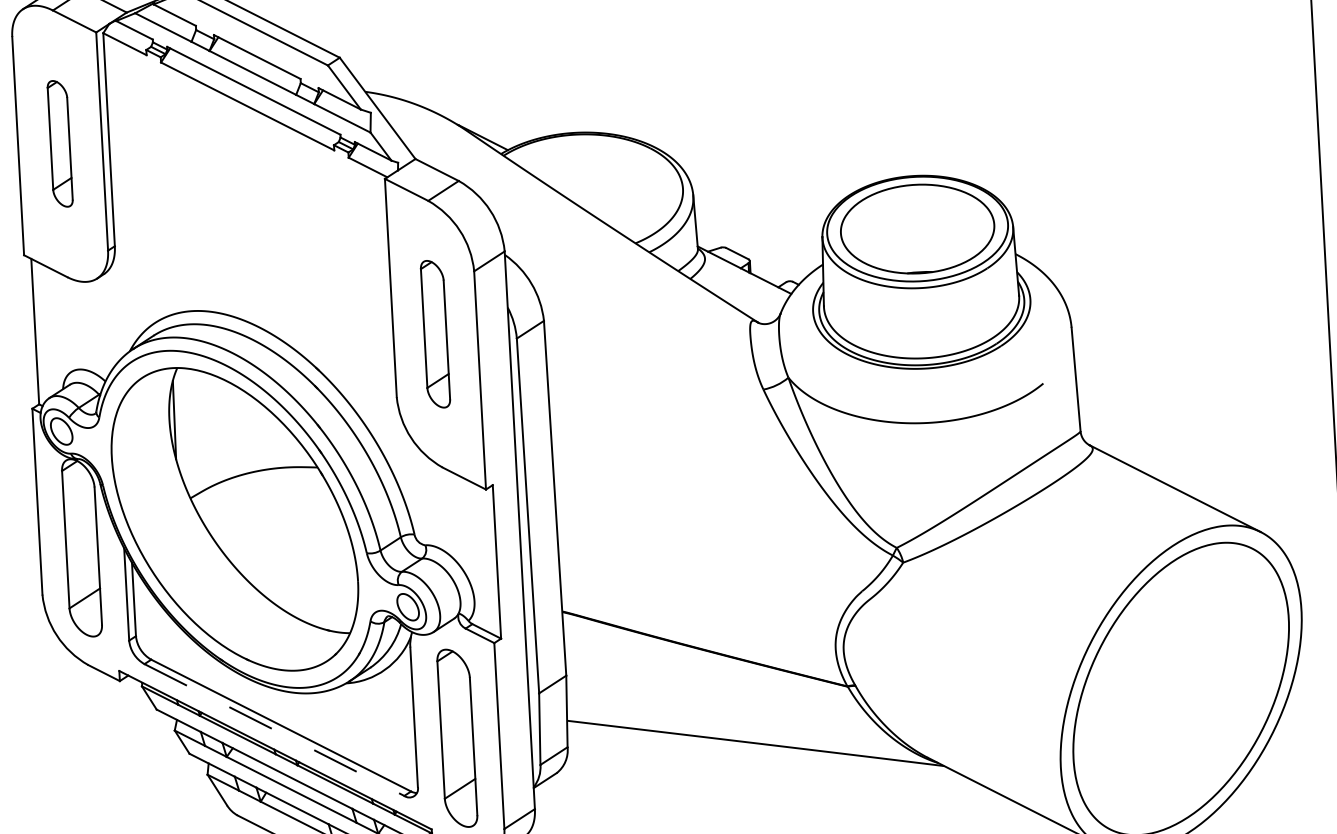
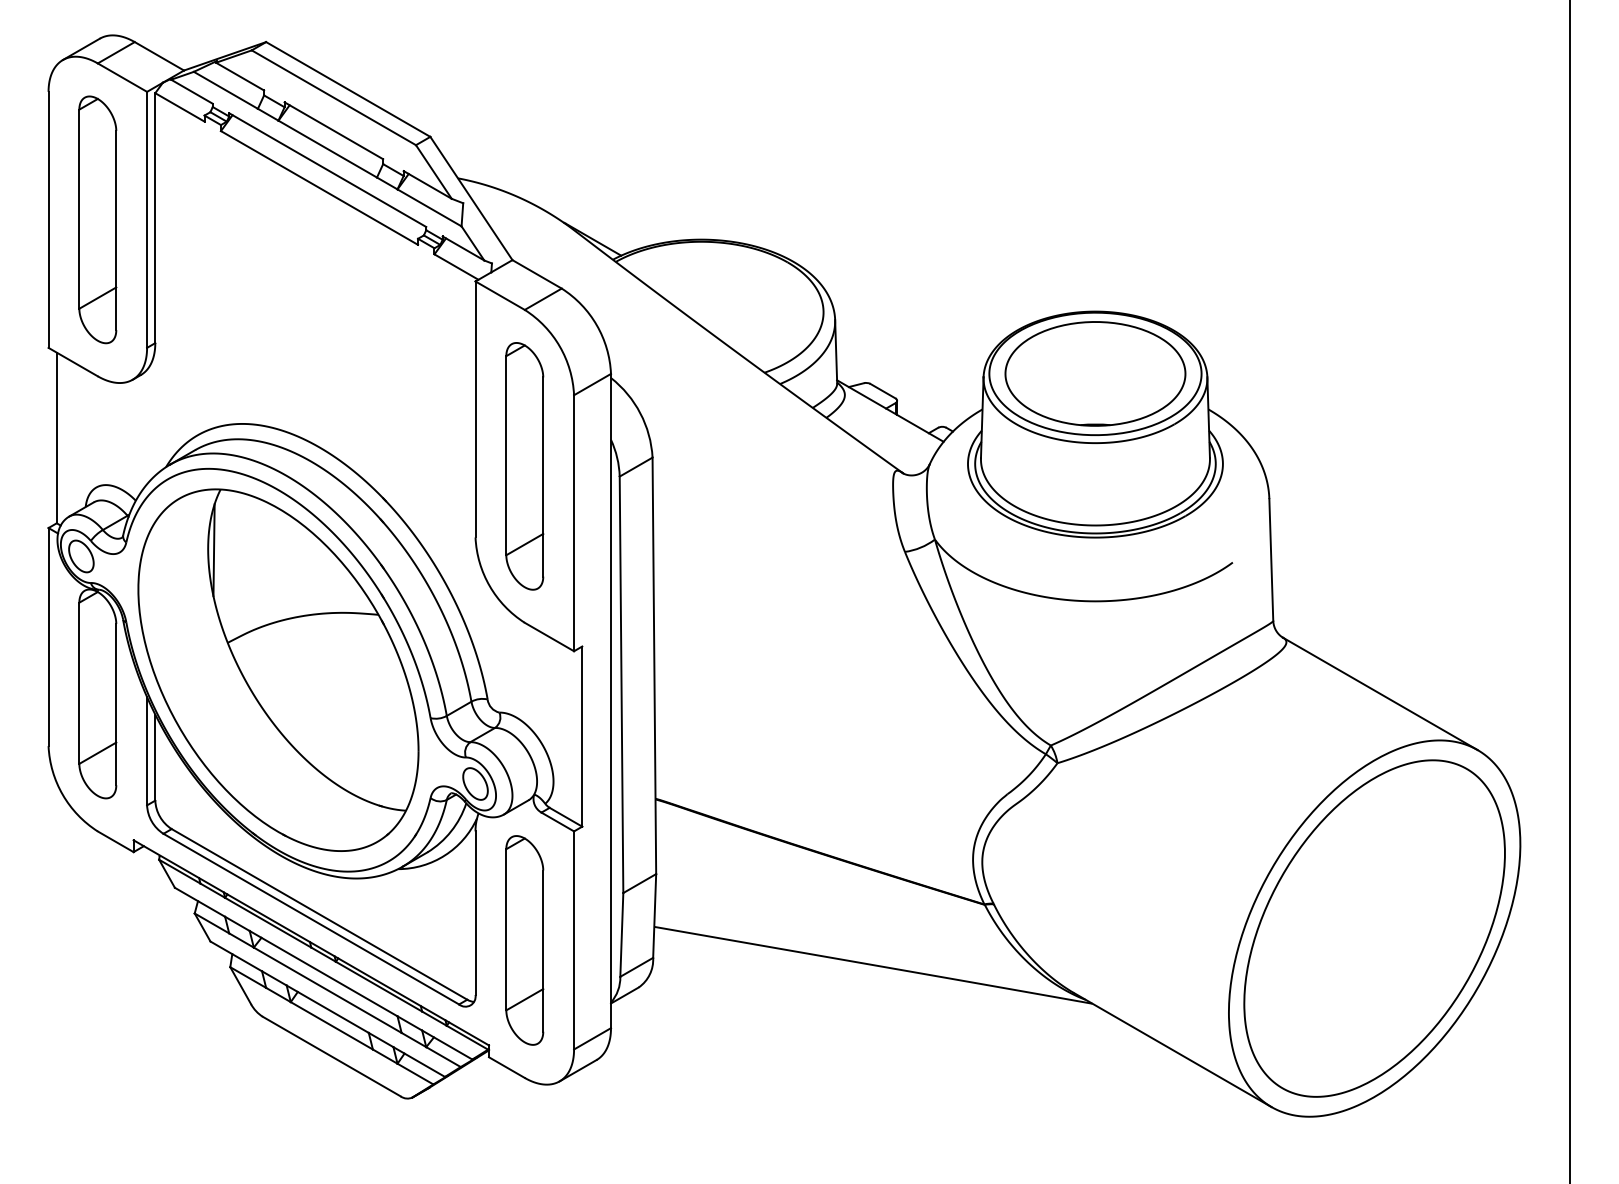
part: (59, 143) -> (97, 219), size x1.67
part: (435, 334) -> (524, 466), size x1.43
line: (274, 730) -> (311, 919), dashed -> solid

